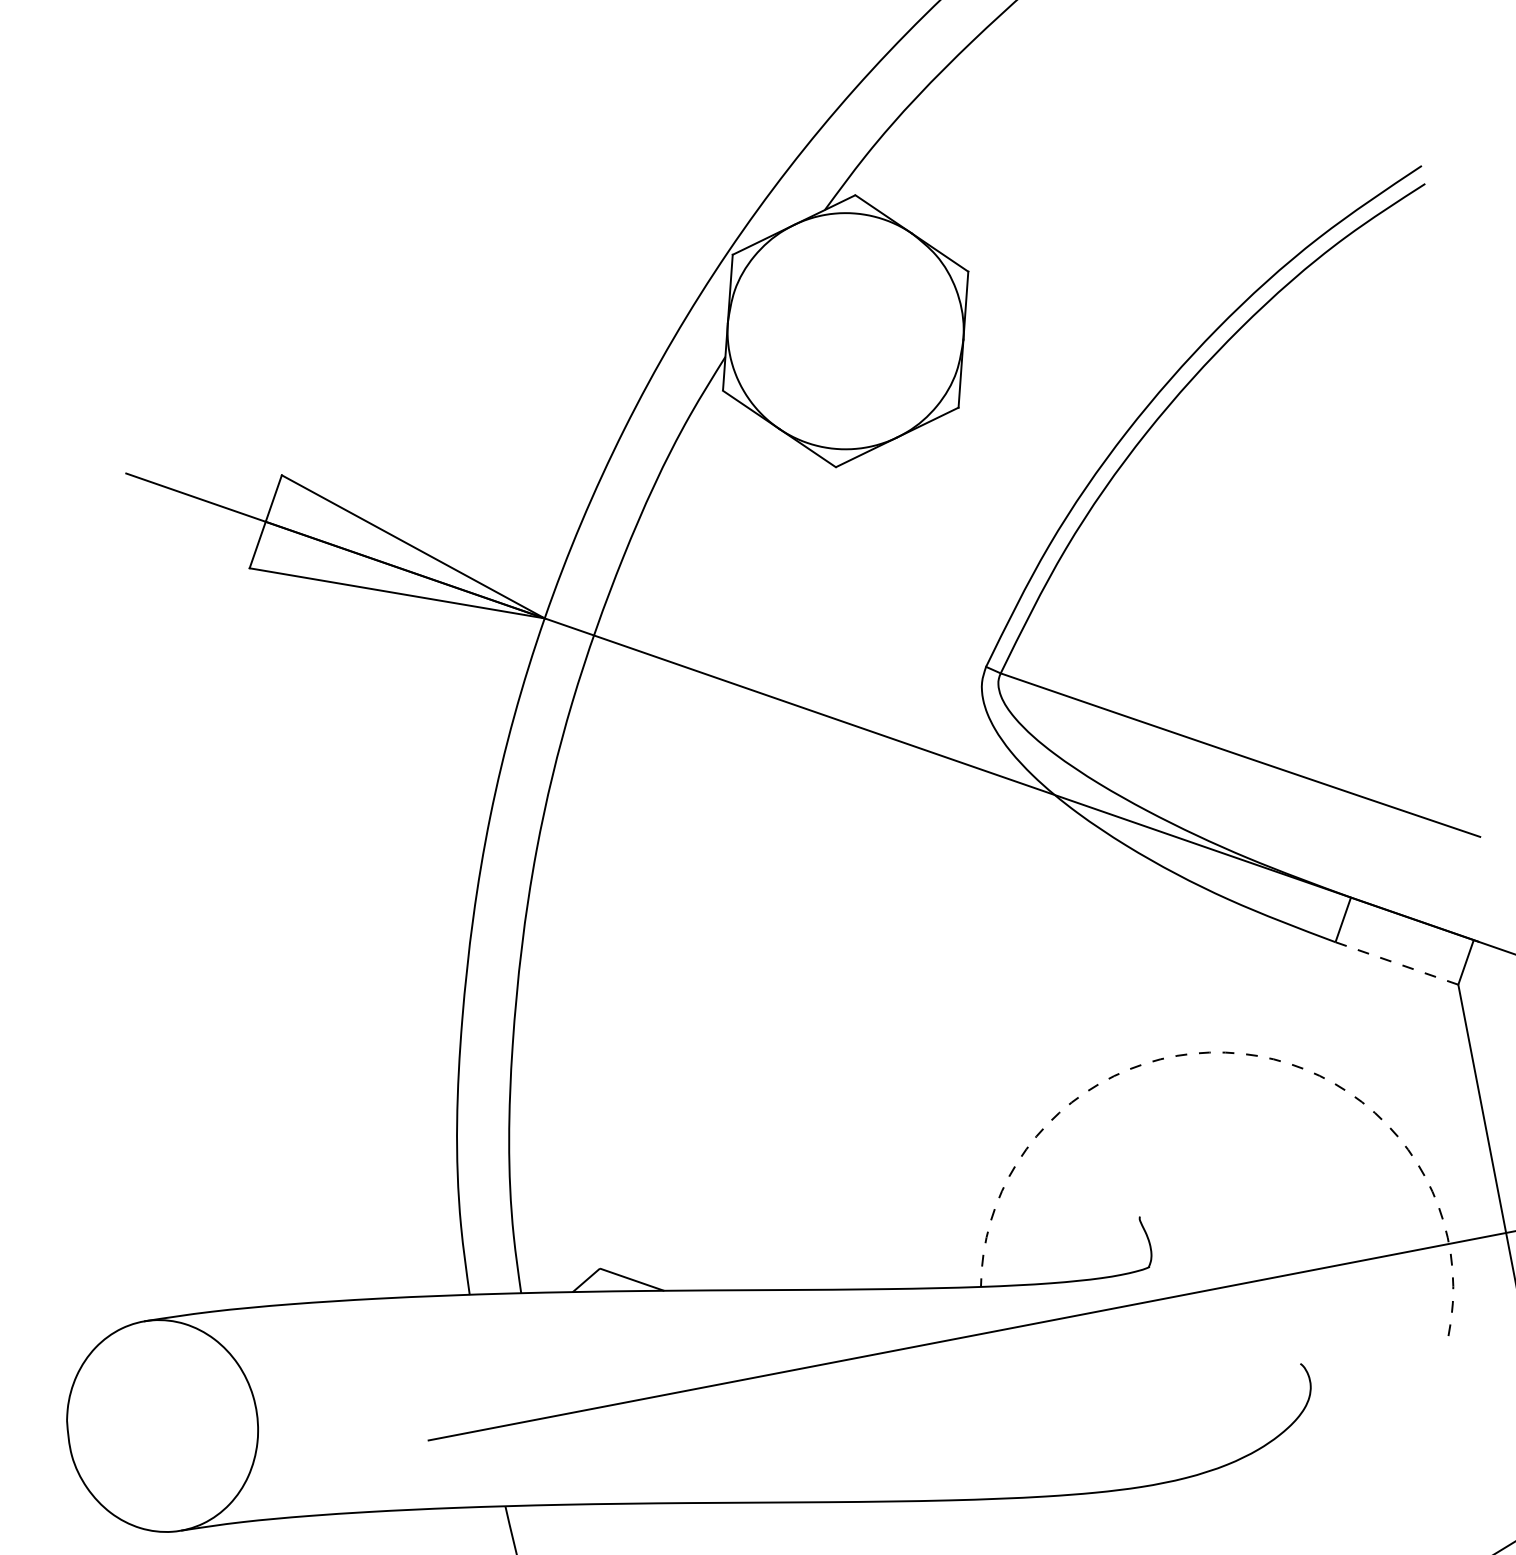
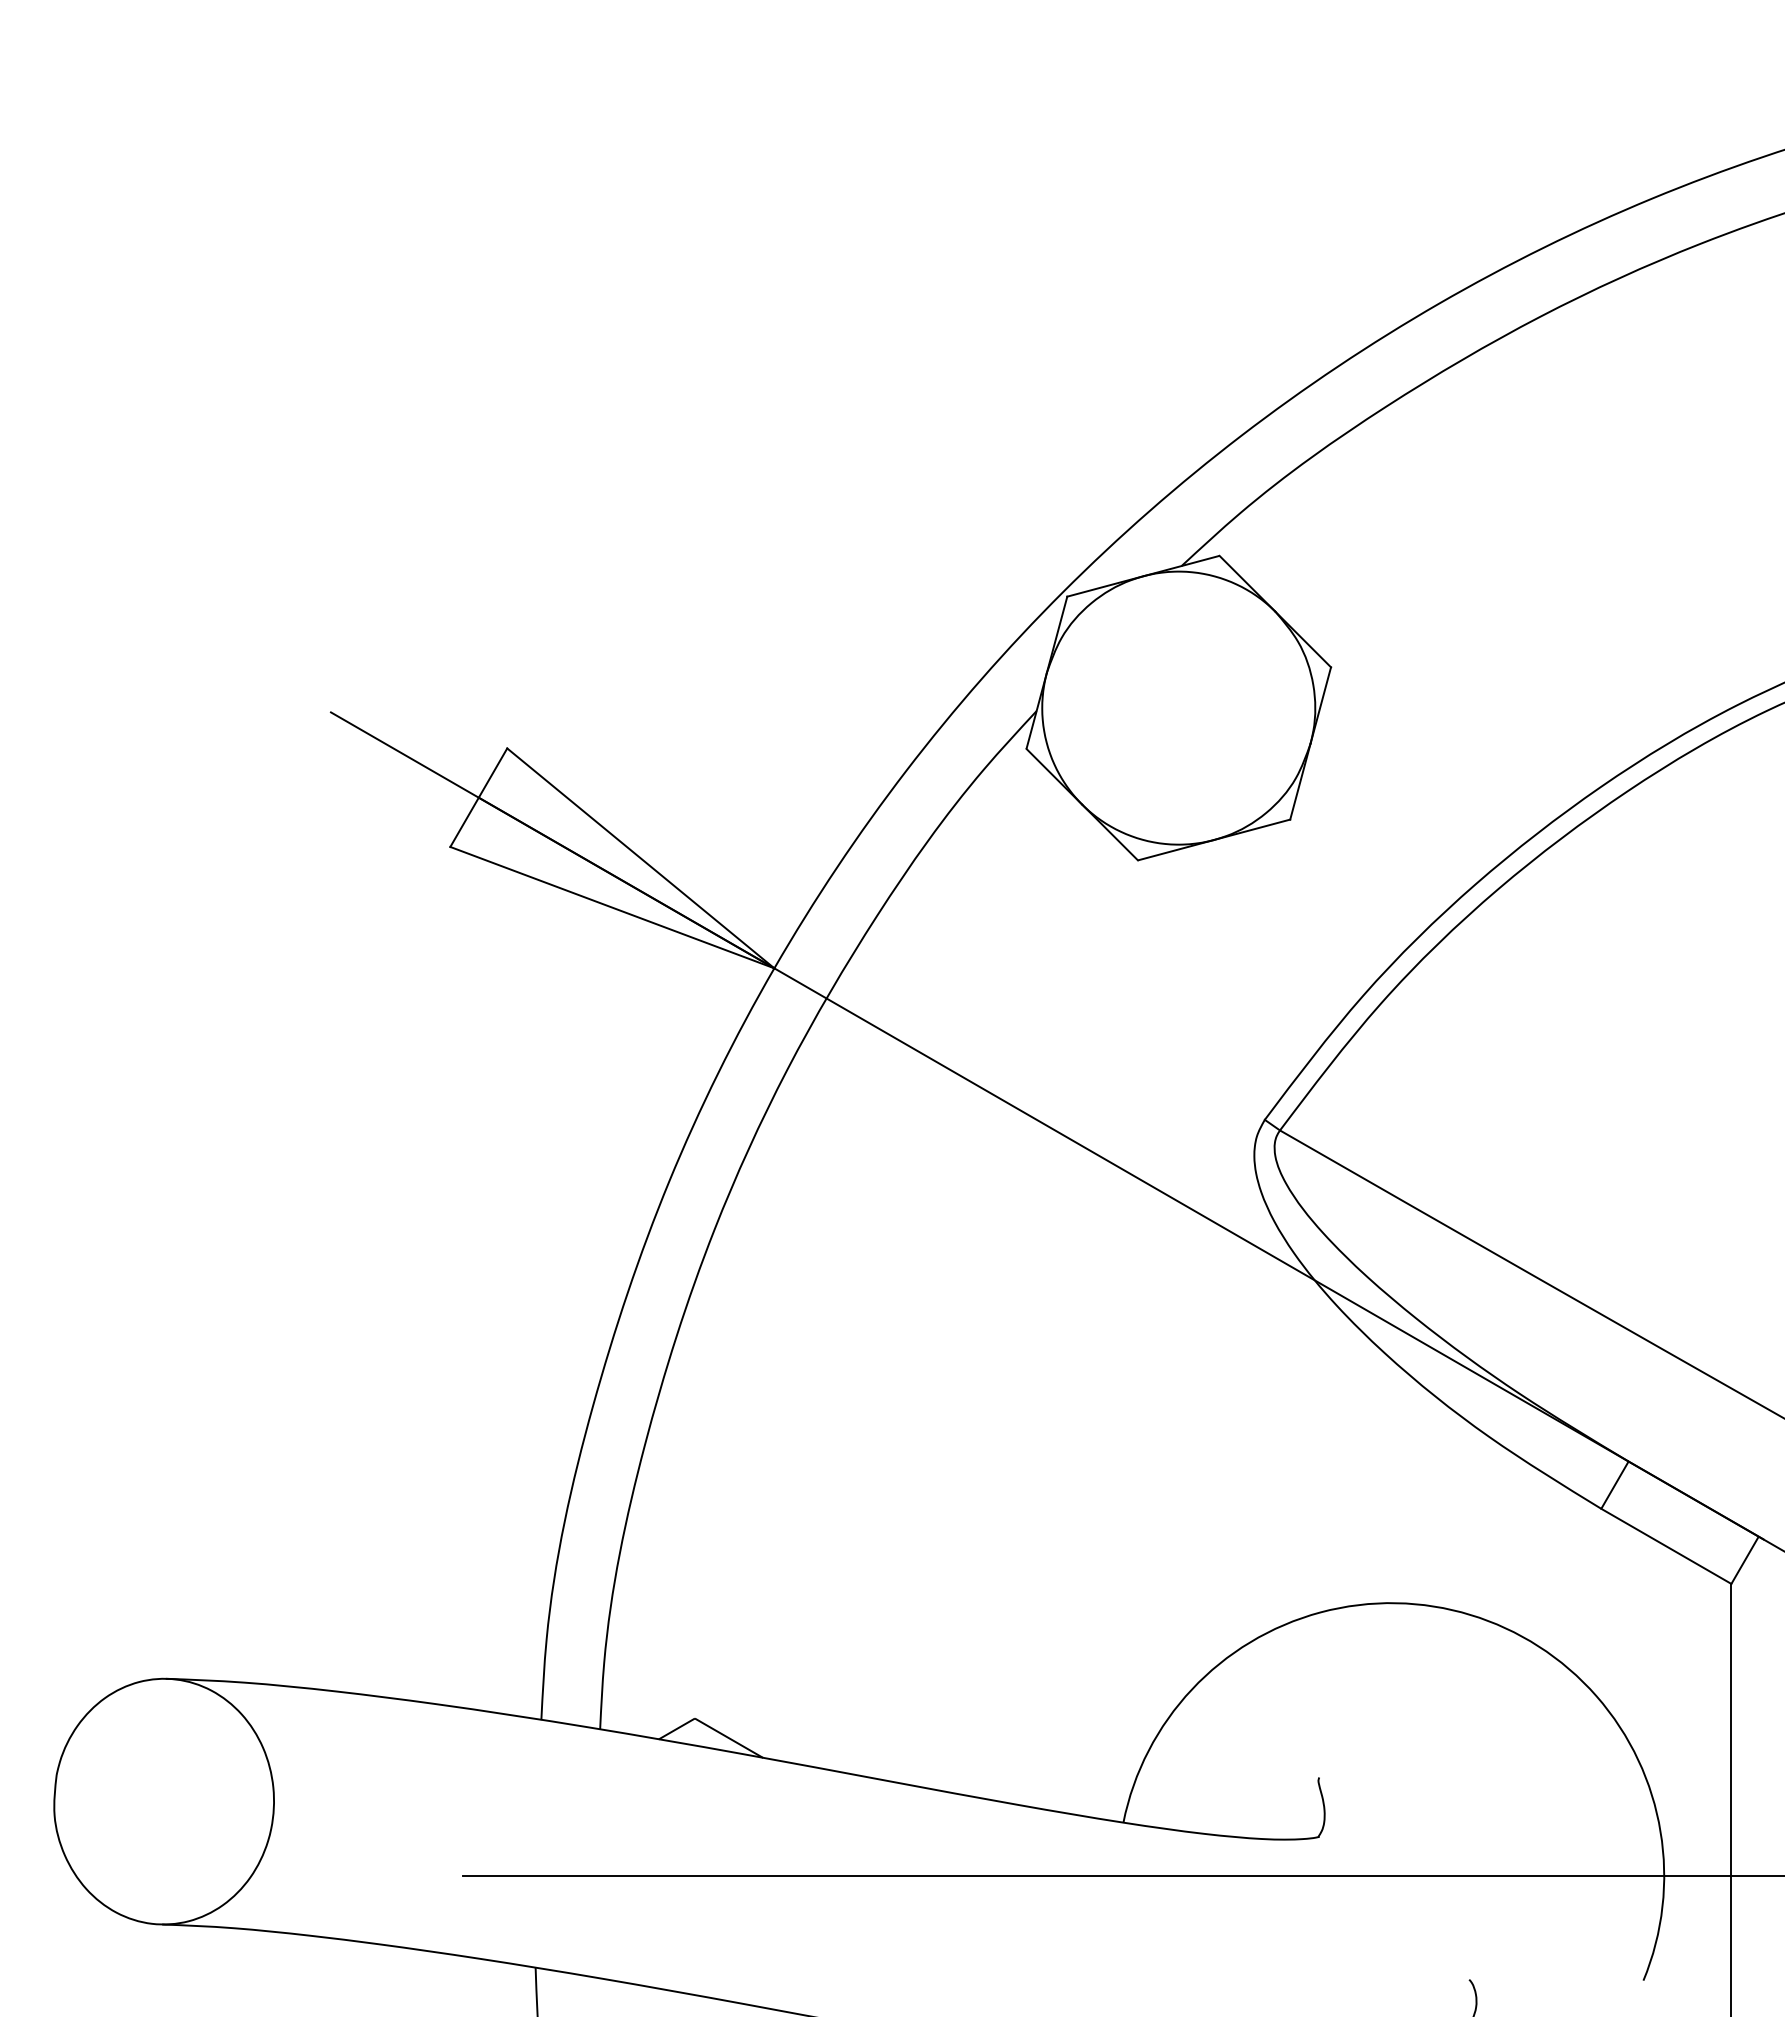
line: (1397, 963) -> (1666, 1546), dashed -> solid
arc: (1241, 1053) -> (1470, 1614), dashed -> solid

